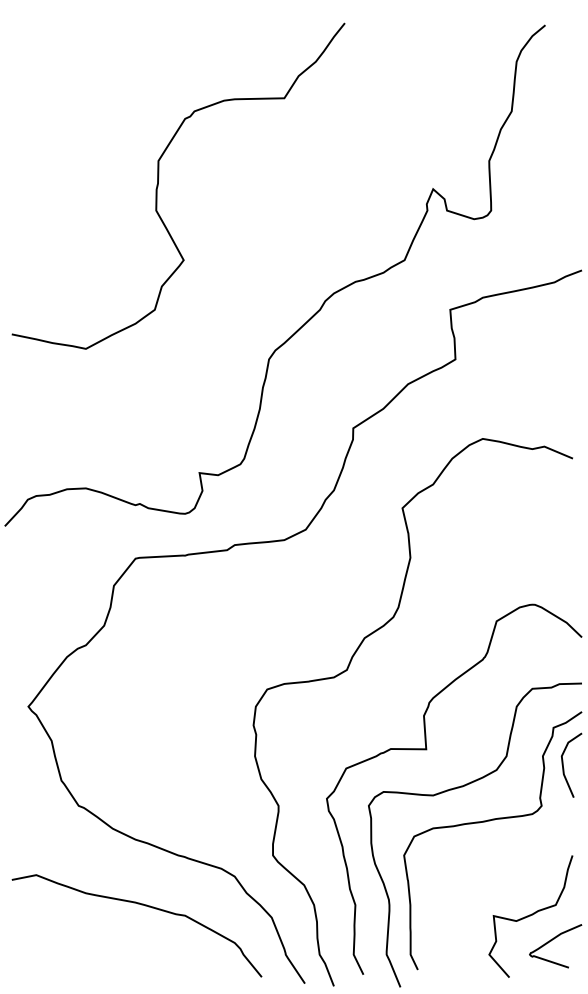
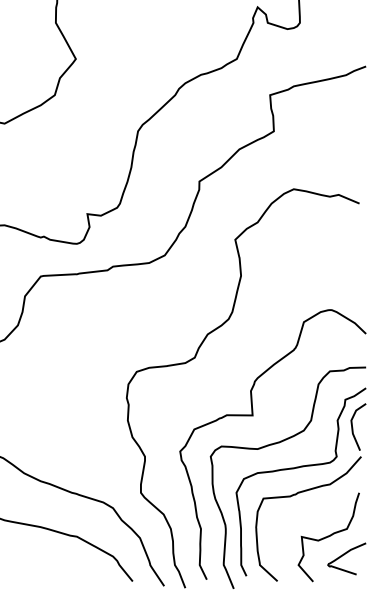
curve: (486, 858) -> (296, 495), added

